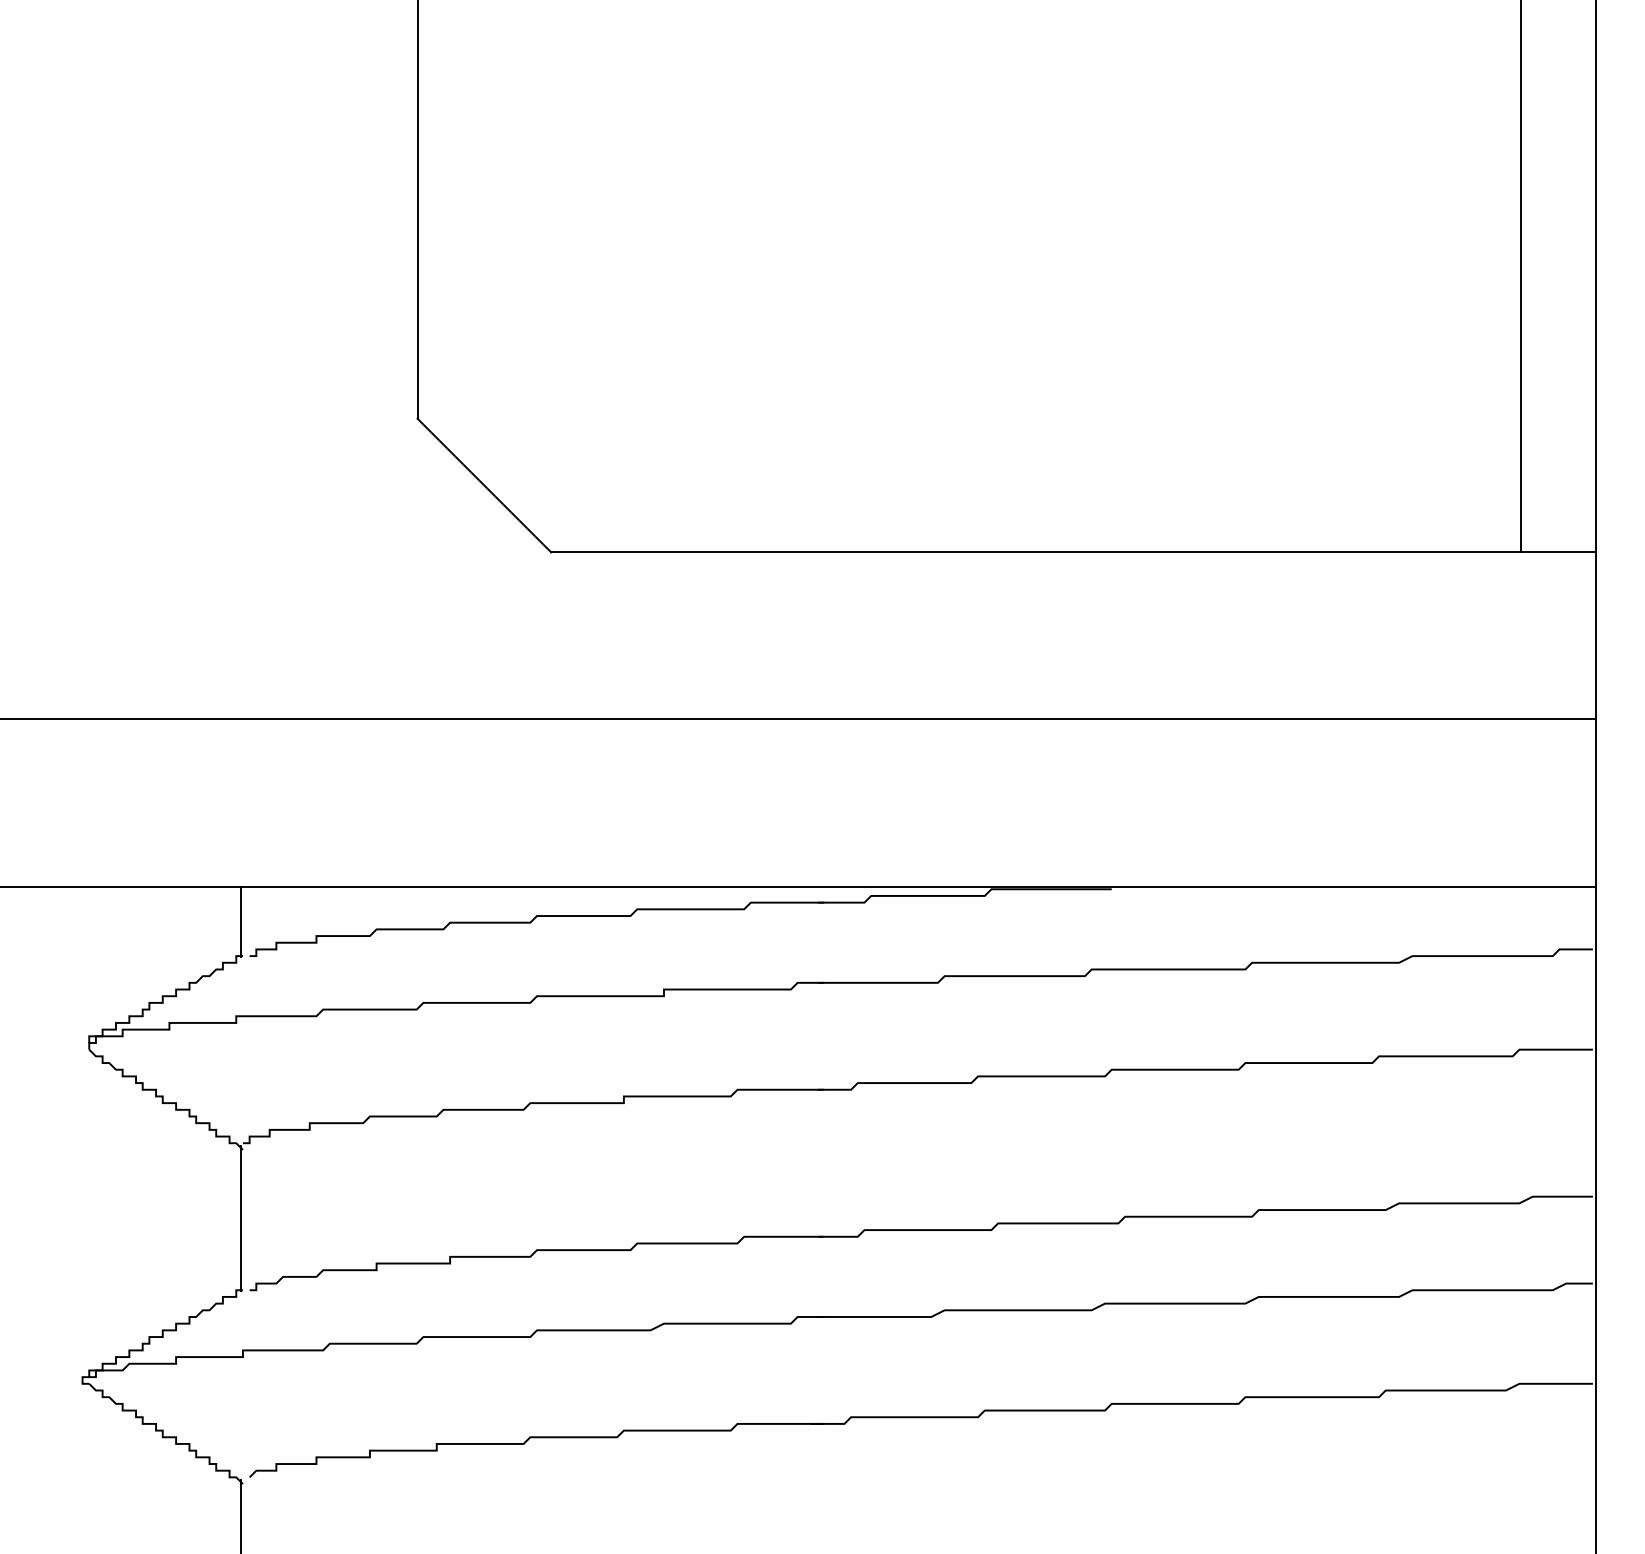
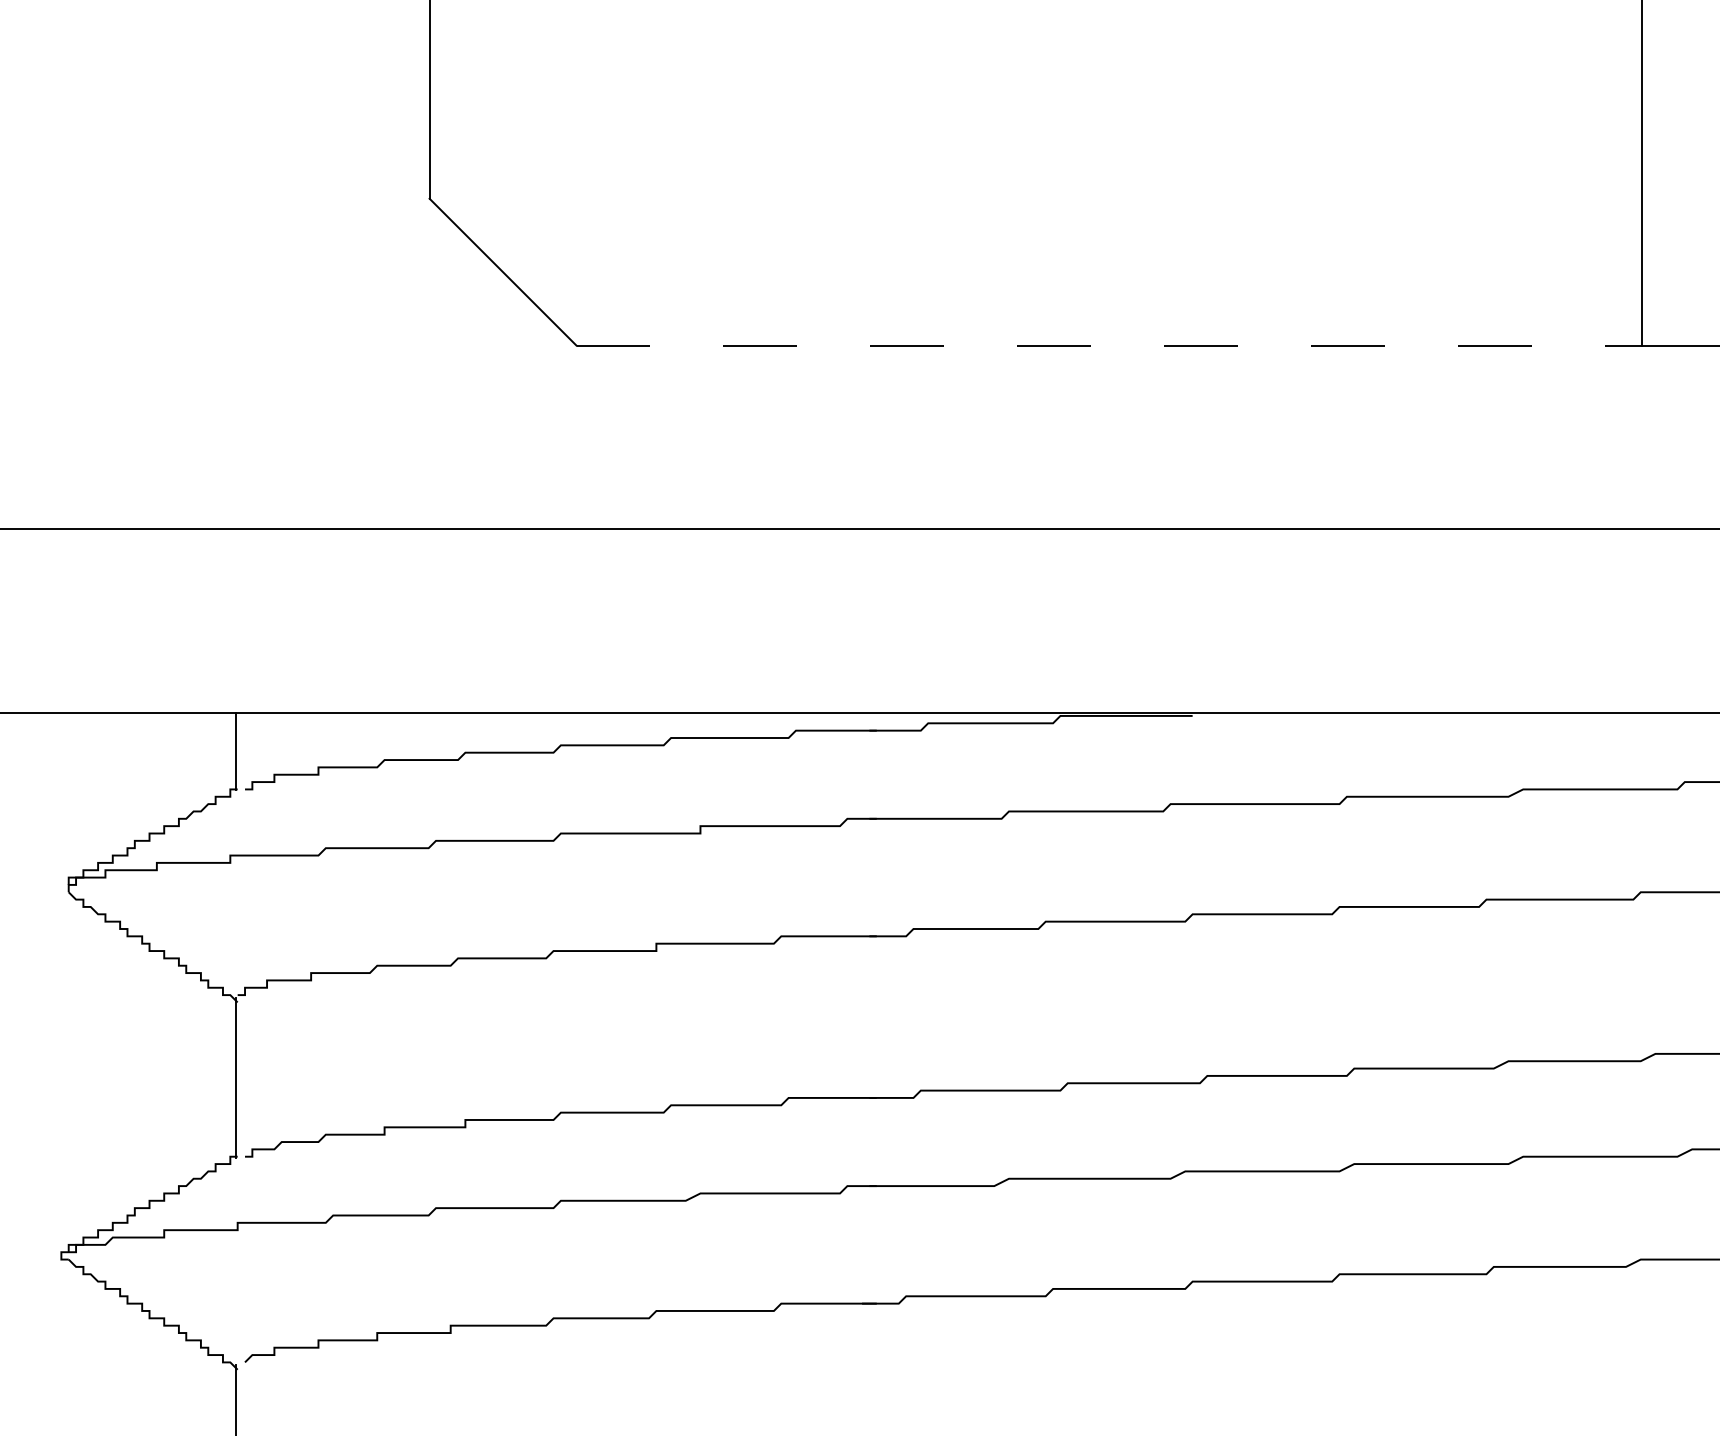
line: (1035, 552) -> (1108, 345), solid -> dashed

